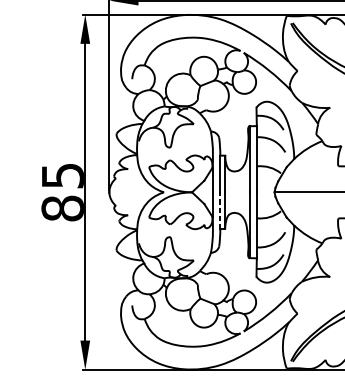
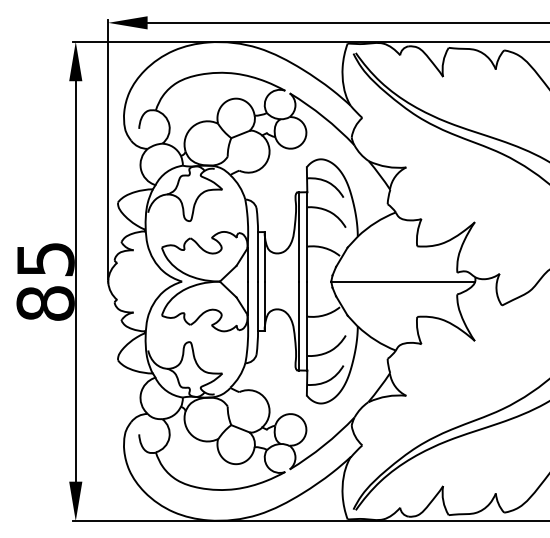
line: (219, 210) -> (257, 306), dashed -> solid

